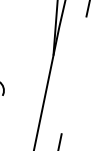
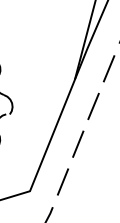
line: (80, 40) -> (108, 68), added
line: (73, 75) -> (93, 106), added
line: (66, 110) -> (78, 143), added

